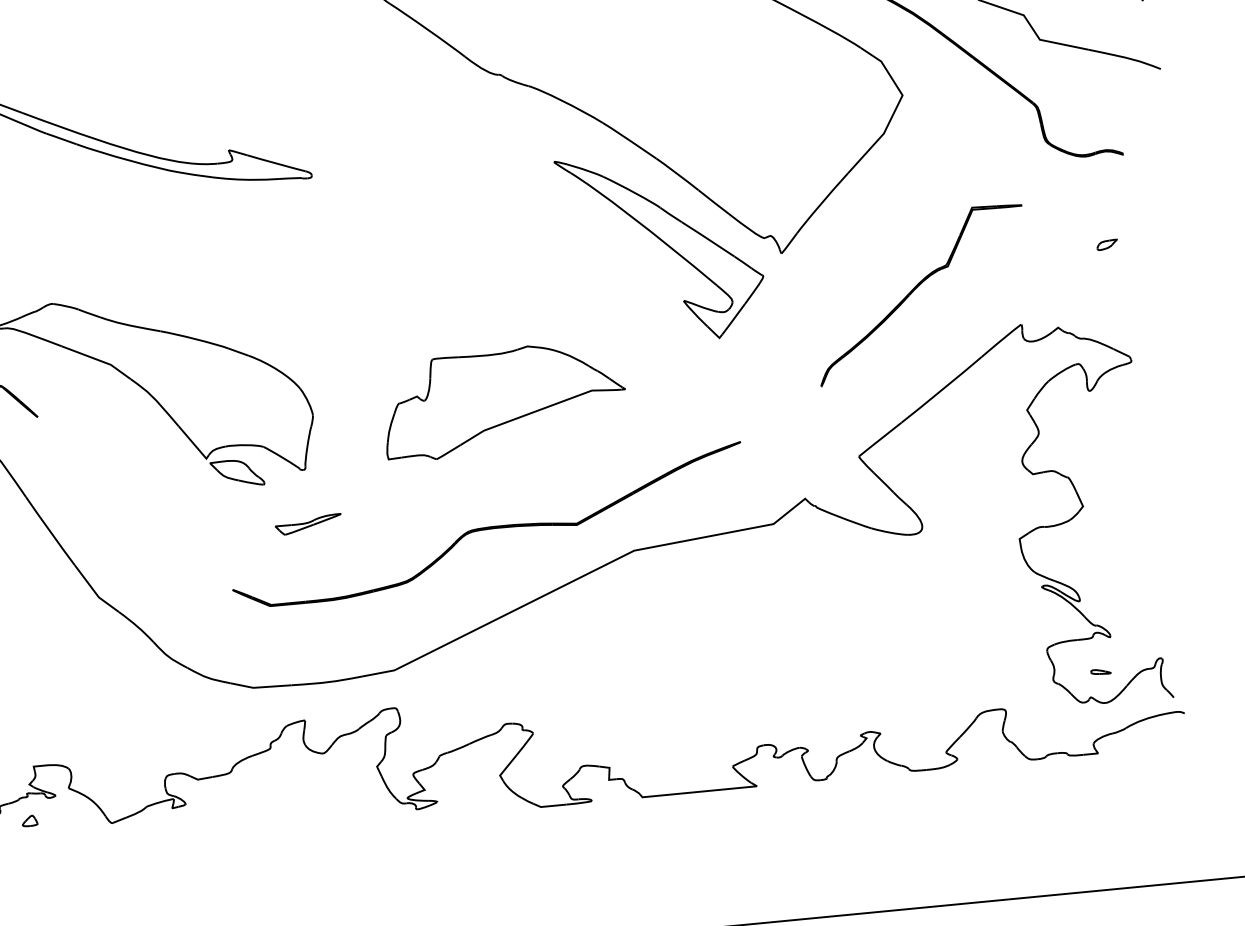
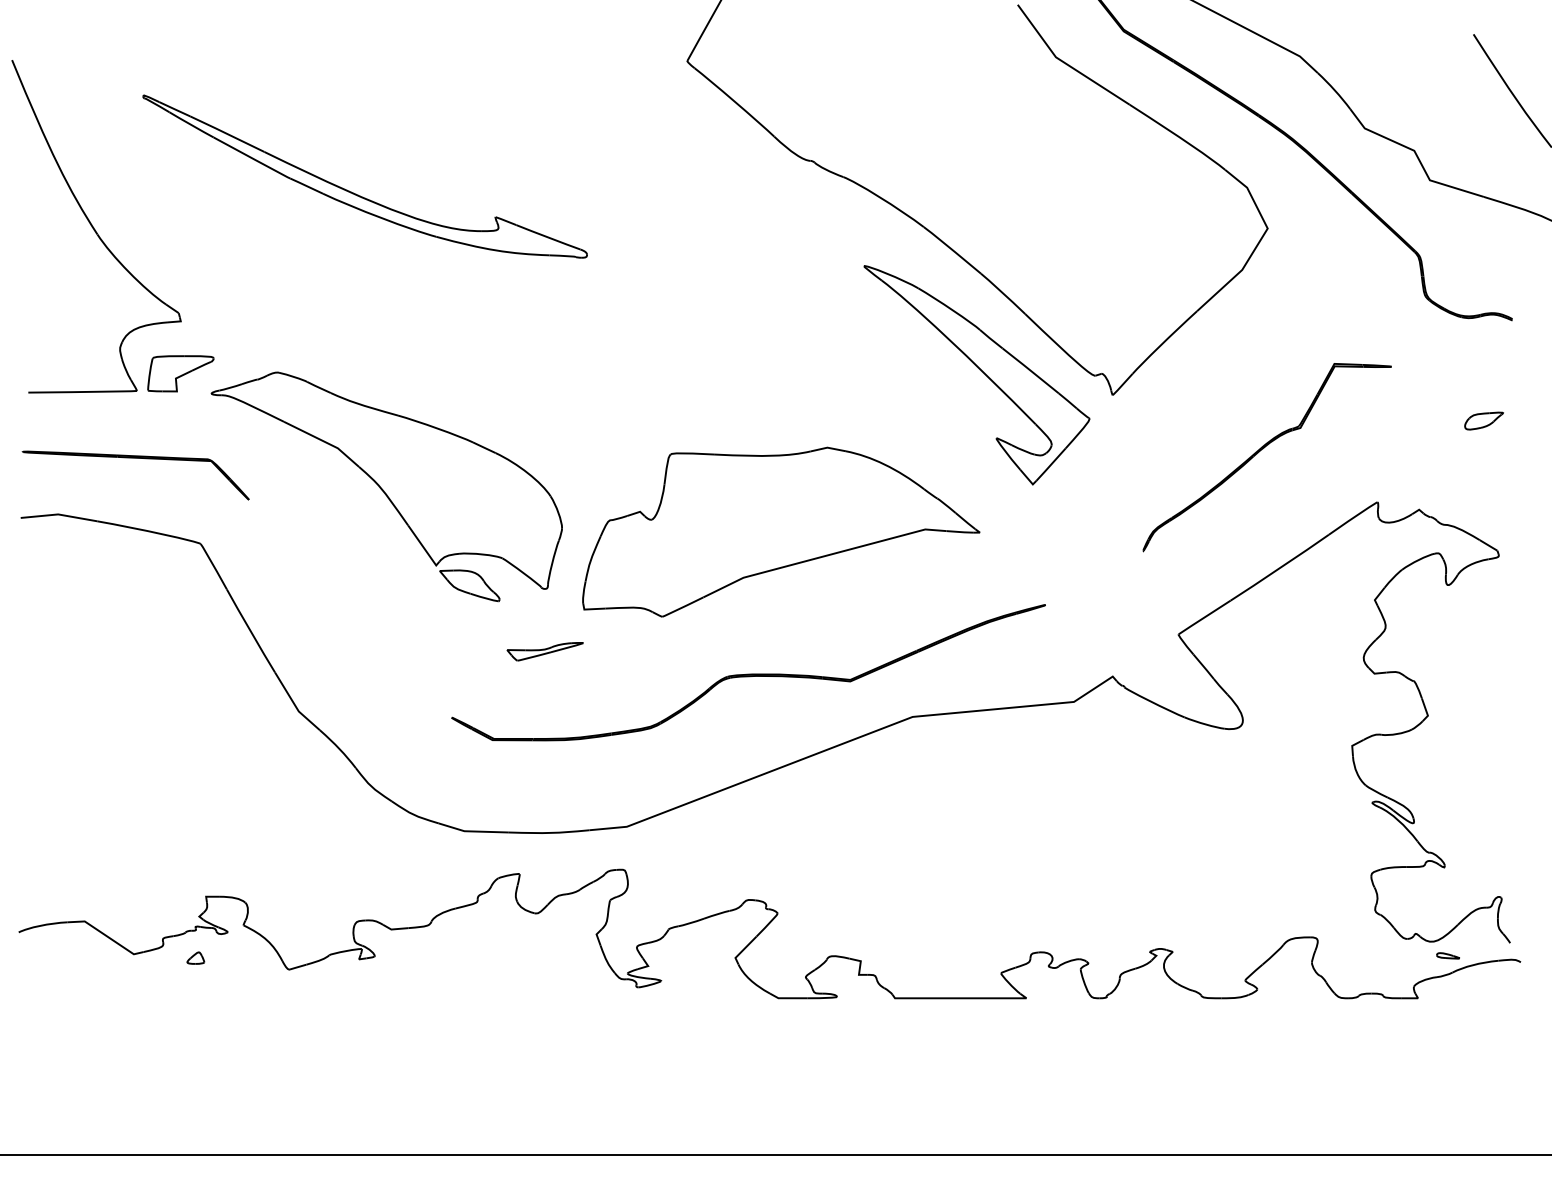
part: (1106, 244) -> (1483, 420), size x1.67
part: (504, 400) -> (781, 531), size x1.43
part: (1100, 671) -> (1447, 955), moved

